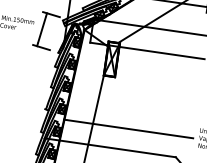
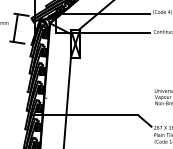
line: (127, 129) -> (96, 98), removed

